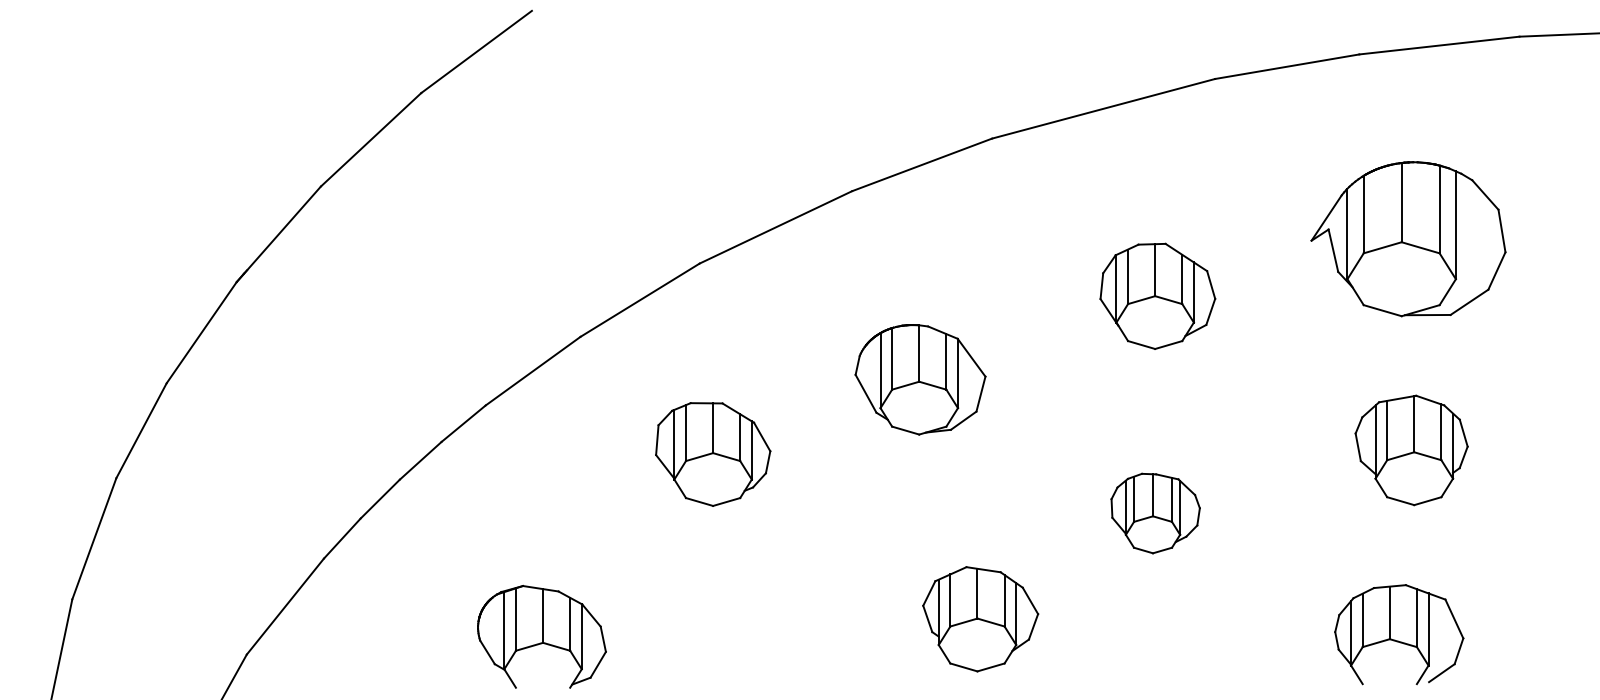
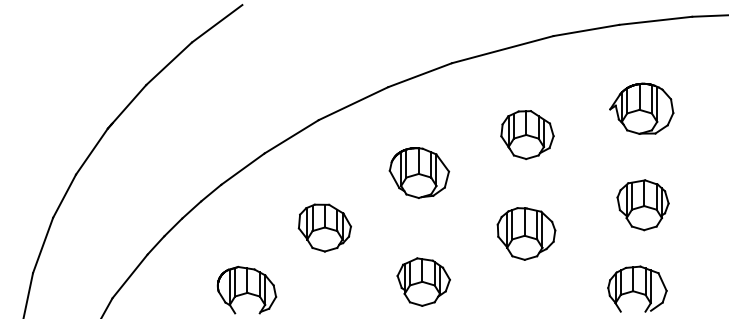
part: (1408, 238) -> (641, 108), size x0.71
part: (712, 453) -> (324, 227), moved
part: (1155, 512) -> (526, 233), size x1.43
part: (980, 617) -> (423, 281), moved

